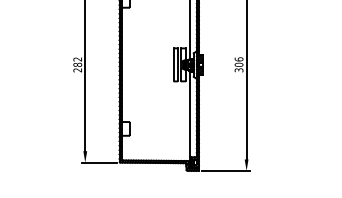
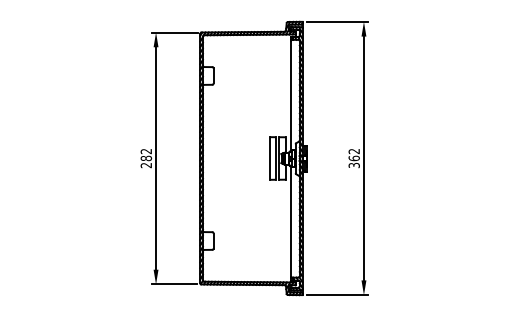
text: (238, 61) -> (353, 154), 306 -> 362

